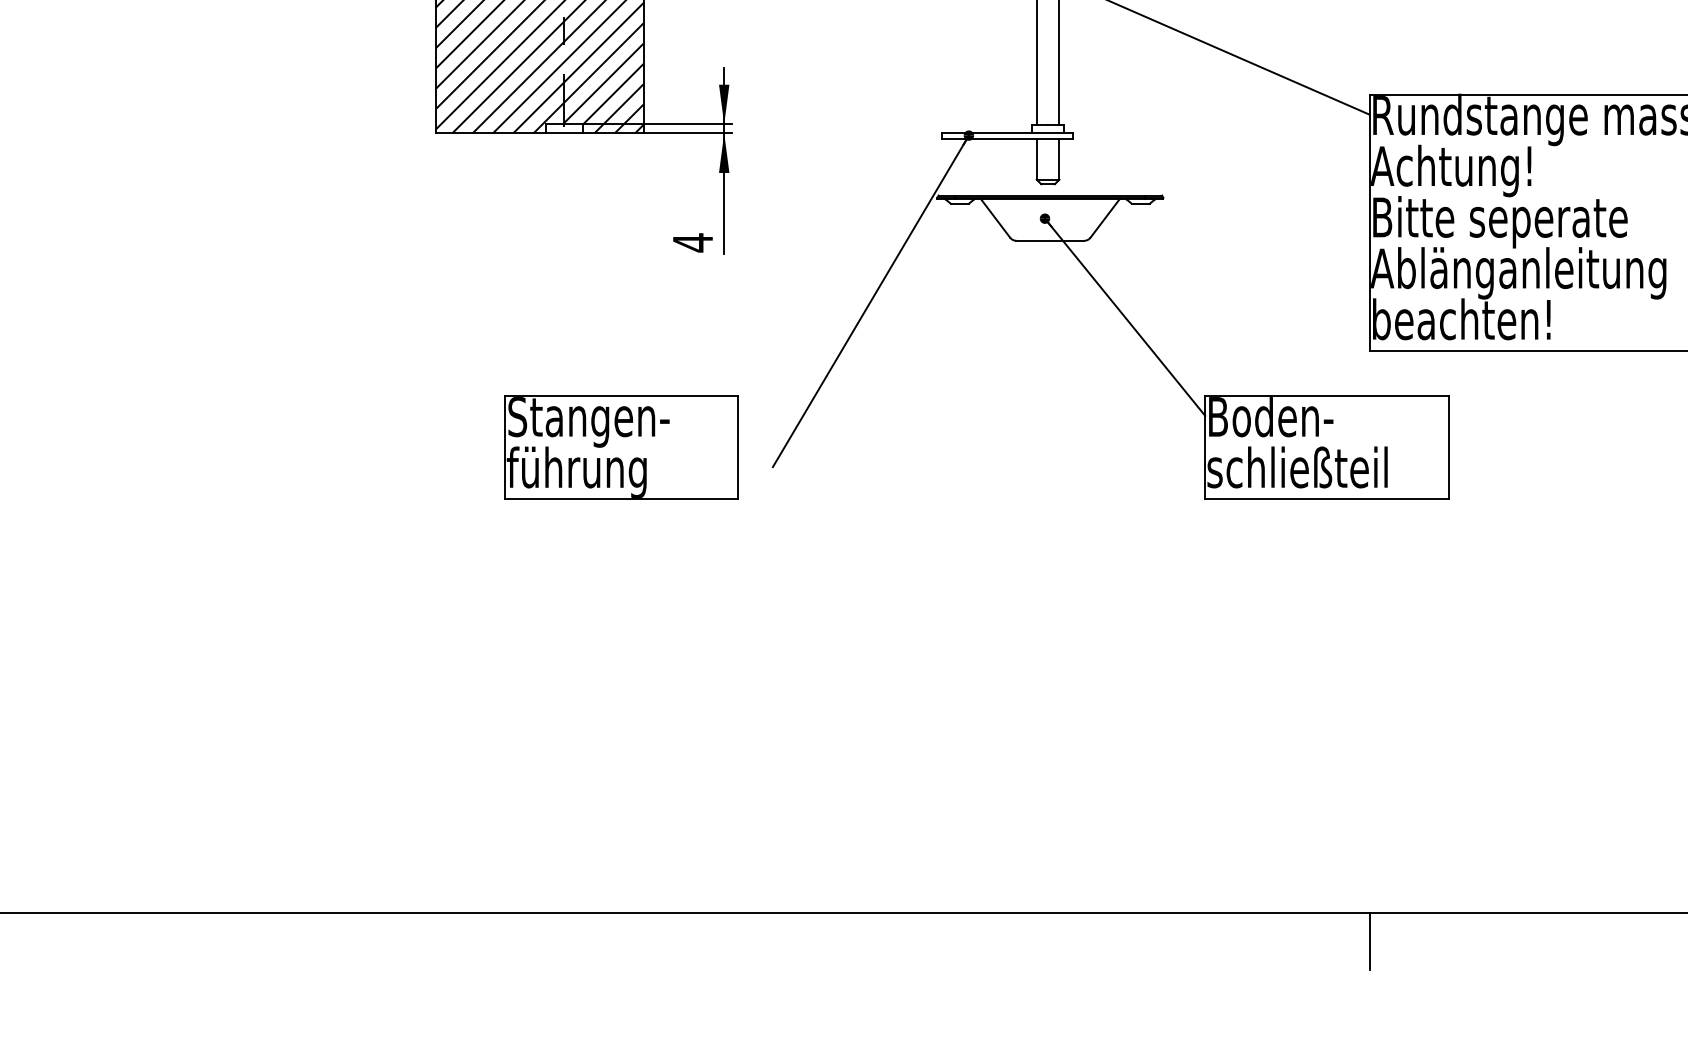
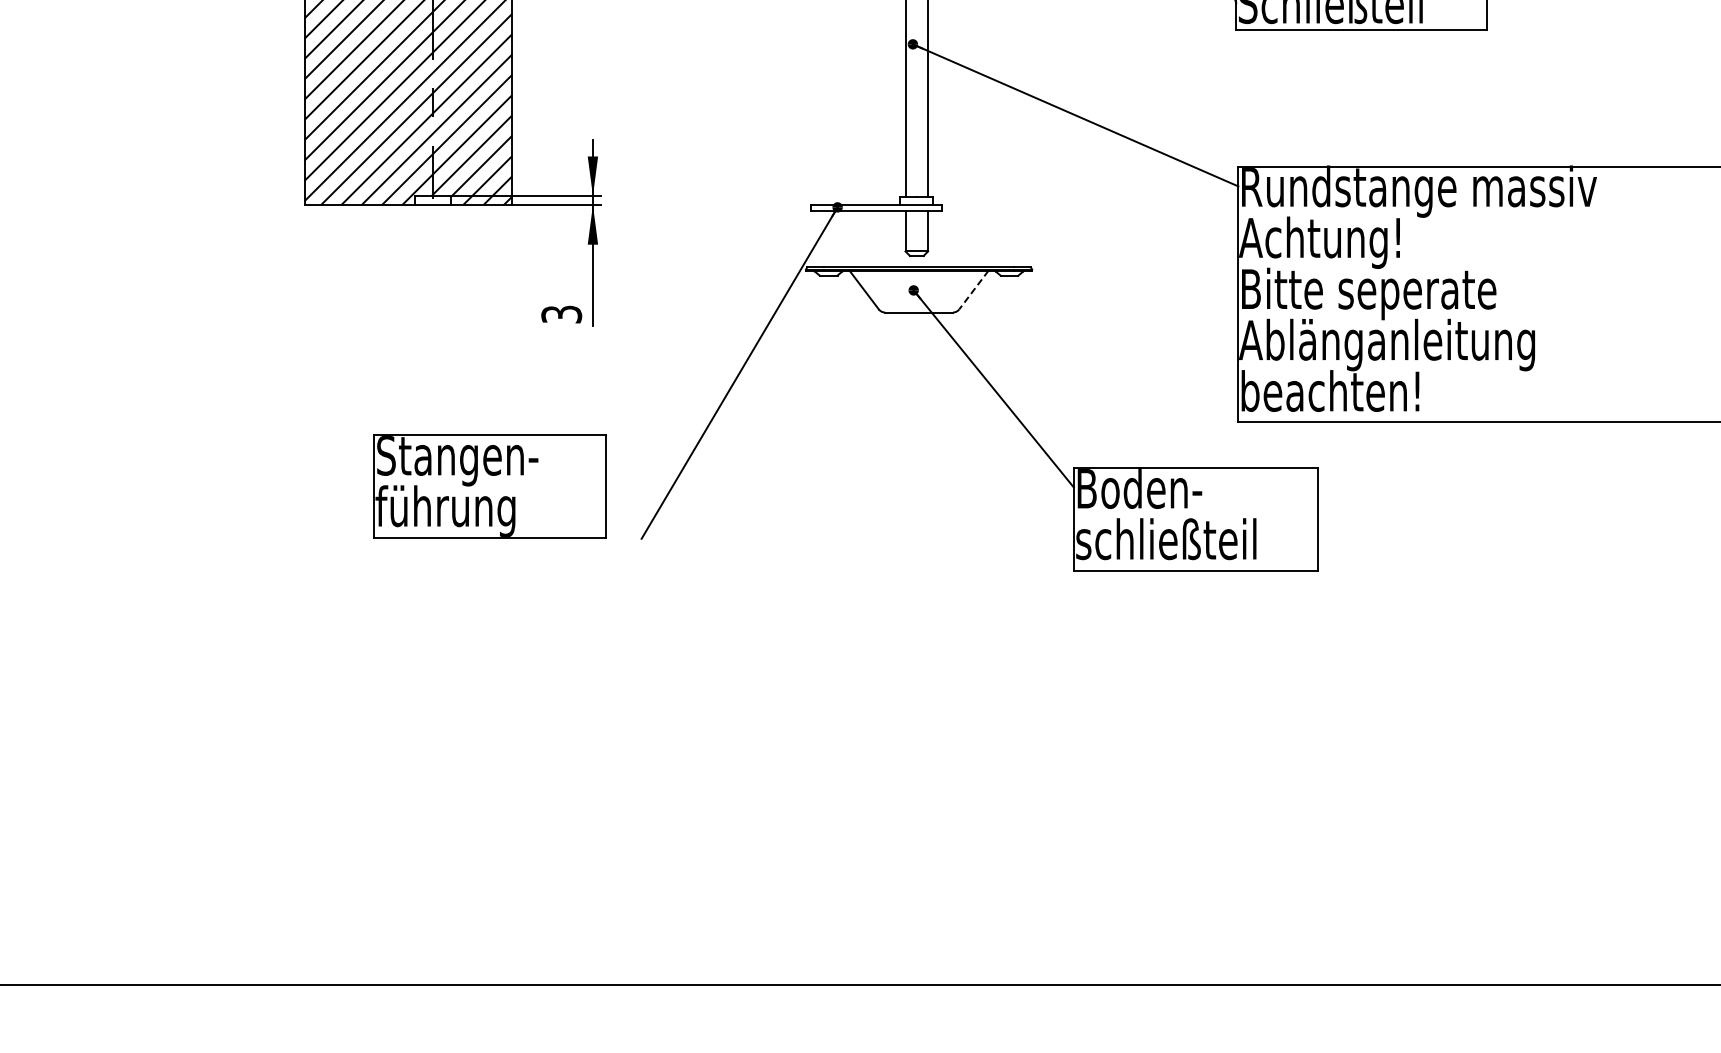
line: (1104, 218) -> (973, 290), solid -> dashed
text: (692, 242) -> (561, 314), 4 -> 3
part: (620, 447) -> (489, 486), moved
line: (1369, 941) -> (1238, 1013), removed

